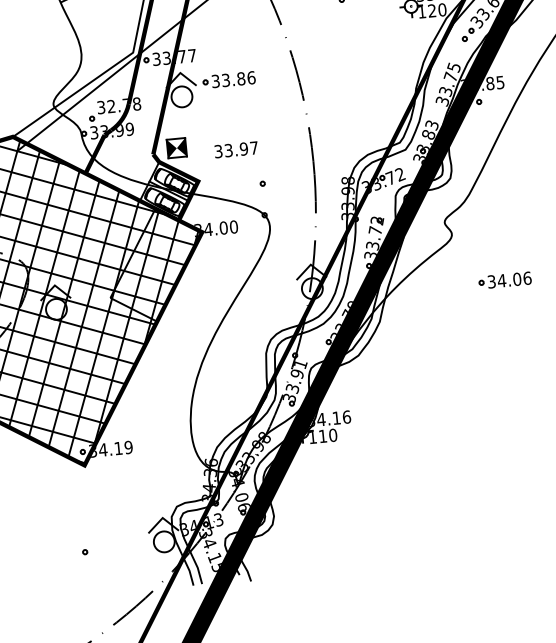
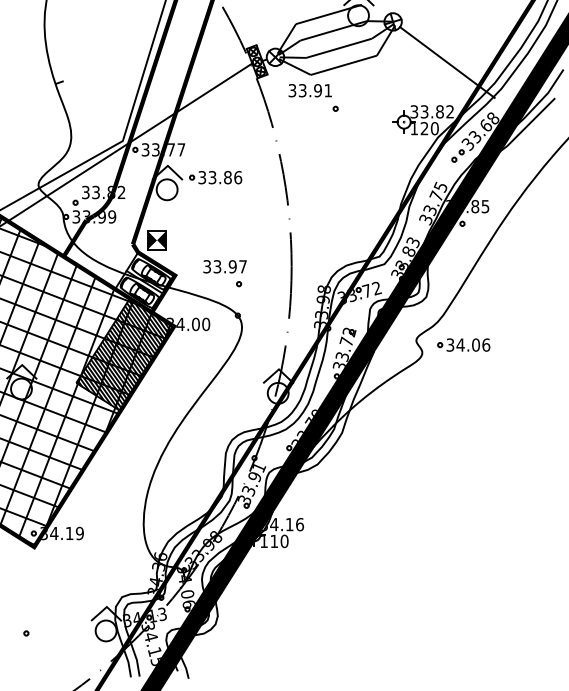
text: (123, 105) -> (108, 192), 32.78 -> 33.82
text: (235, 149) -> (224, 266), moved
hatch: (155, 264) -> (124, 354), added
part: (504, 279) -> (463, 344), moved

